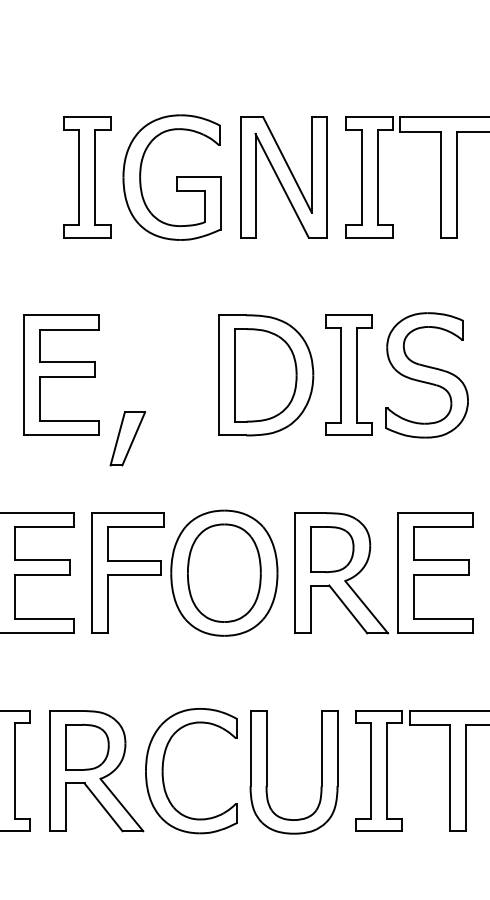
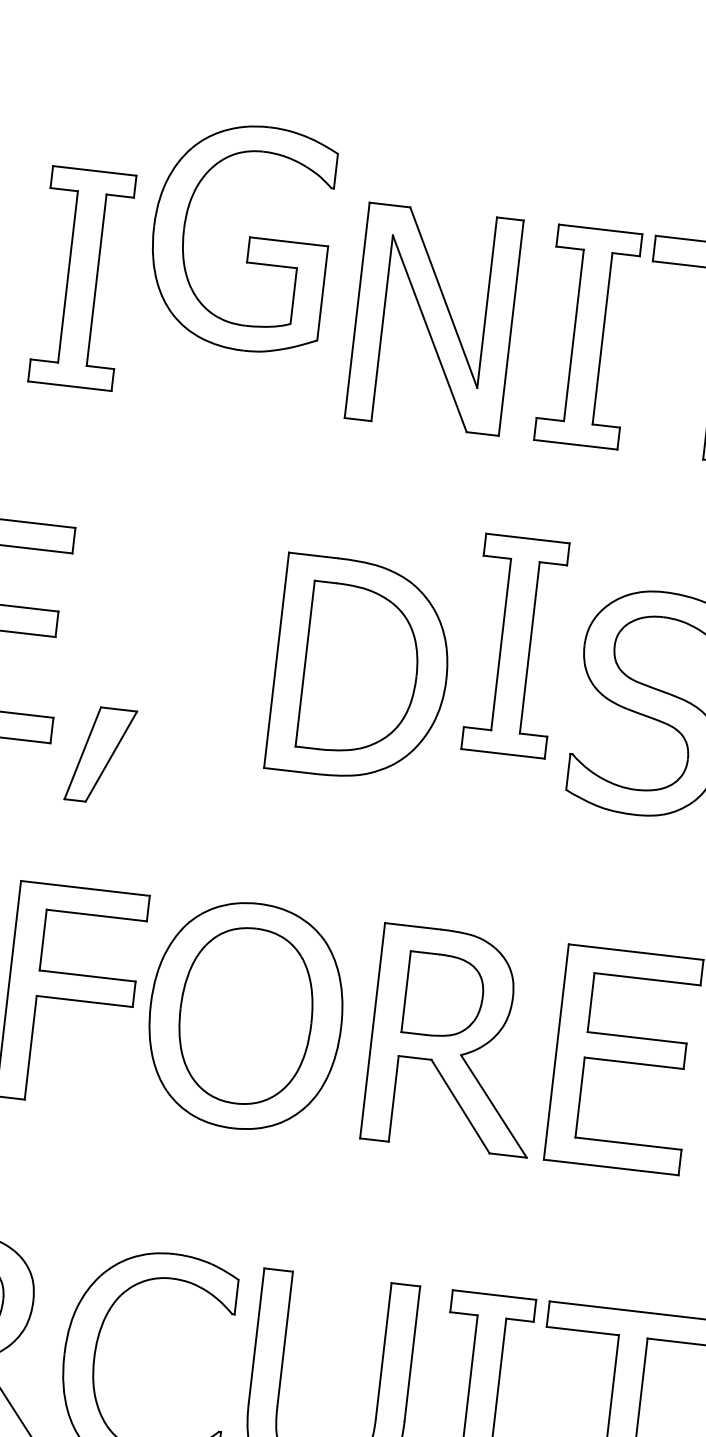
part: (171, 177) -> (240, 236), moved
part: (348, 374) -> (514, 644), moved

